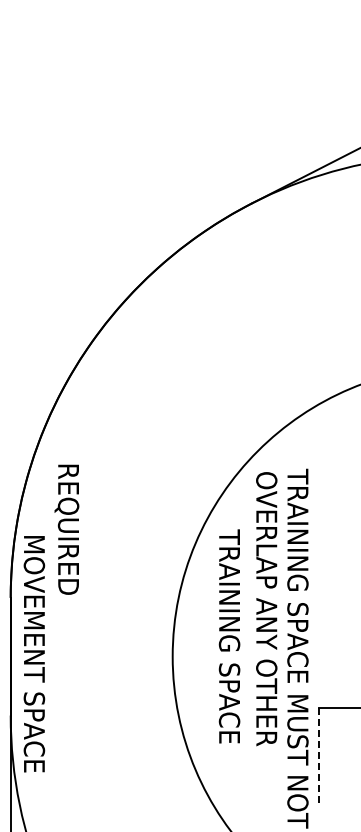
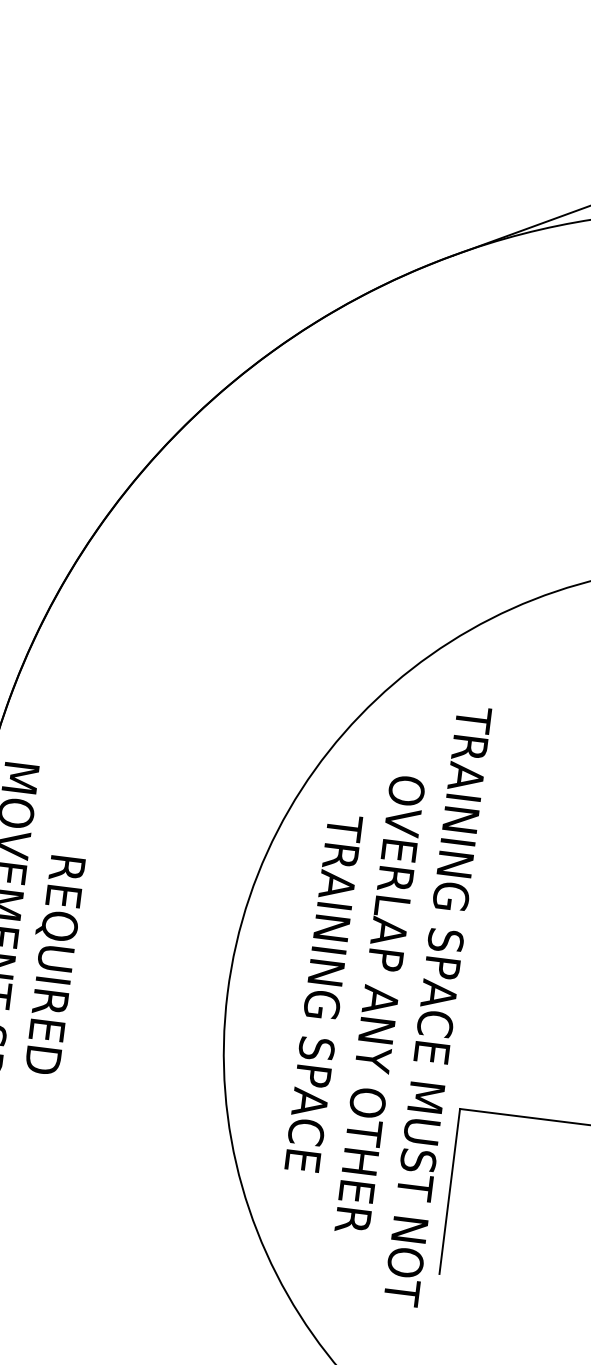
text: (66, 529) -> (51, 964), moved
text: (266, 609) -> (379, 1005), moved
text: (229, 636) -> (323, 993), moved
line: (318, 757) -> (449, 1191), dashed -> solid

